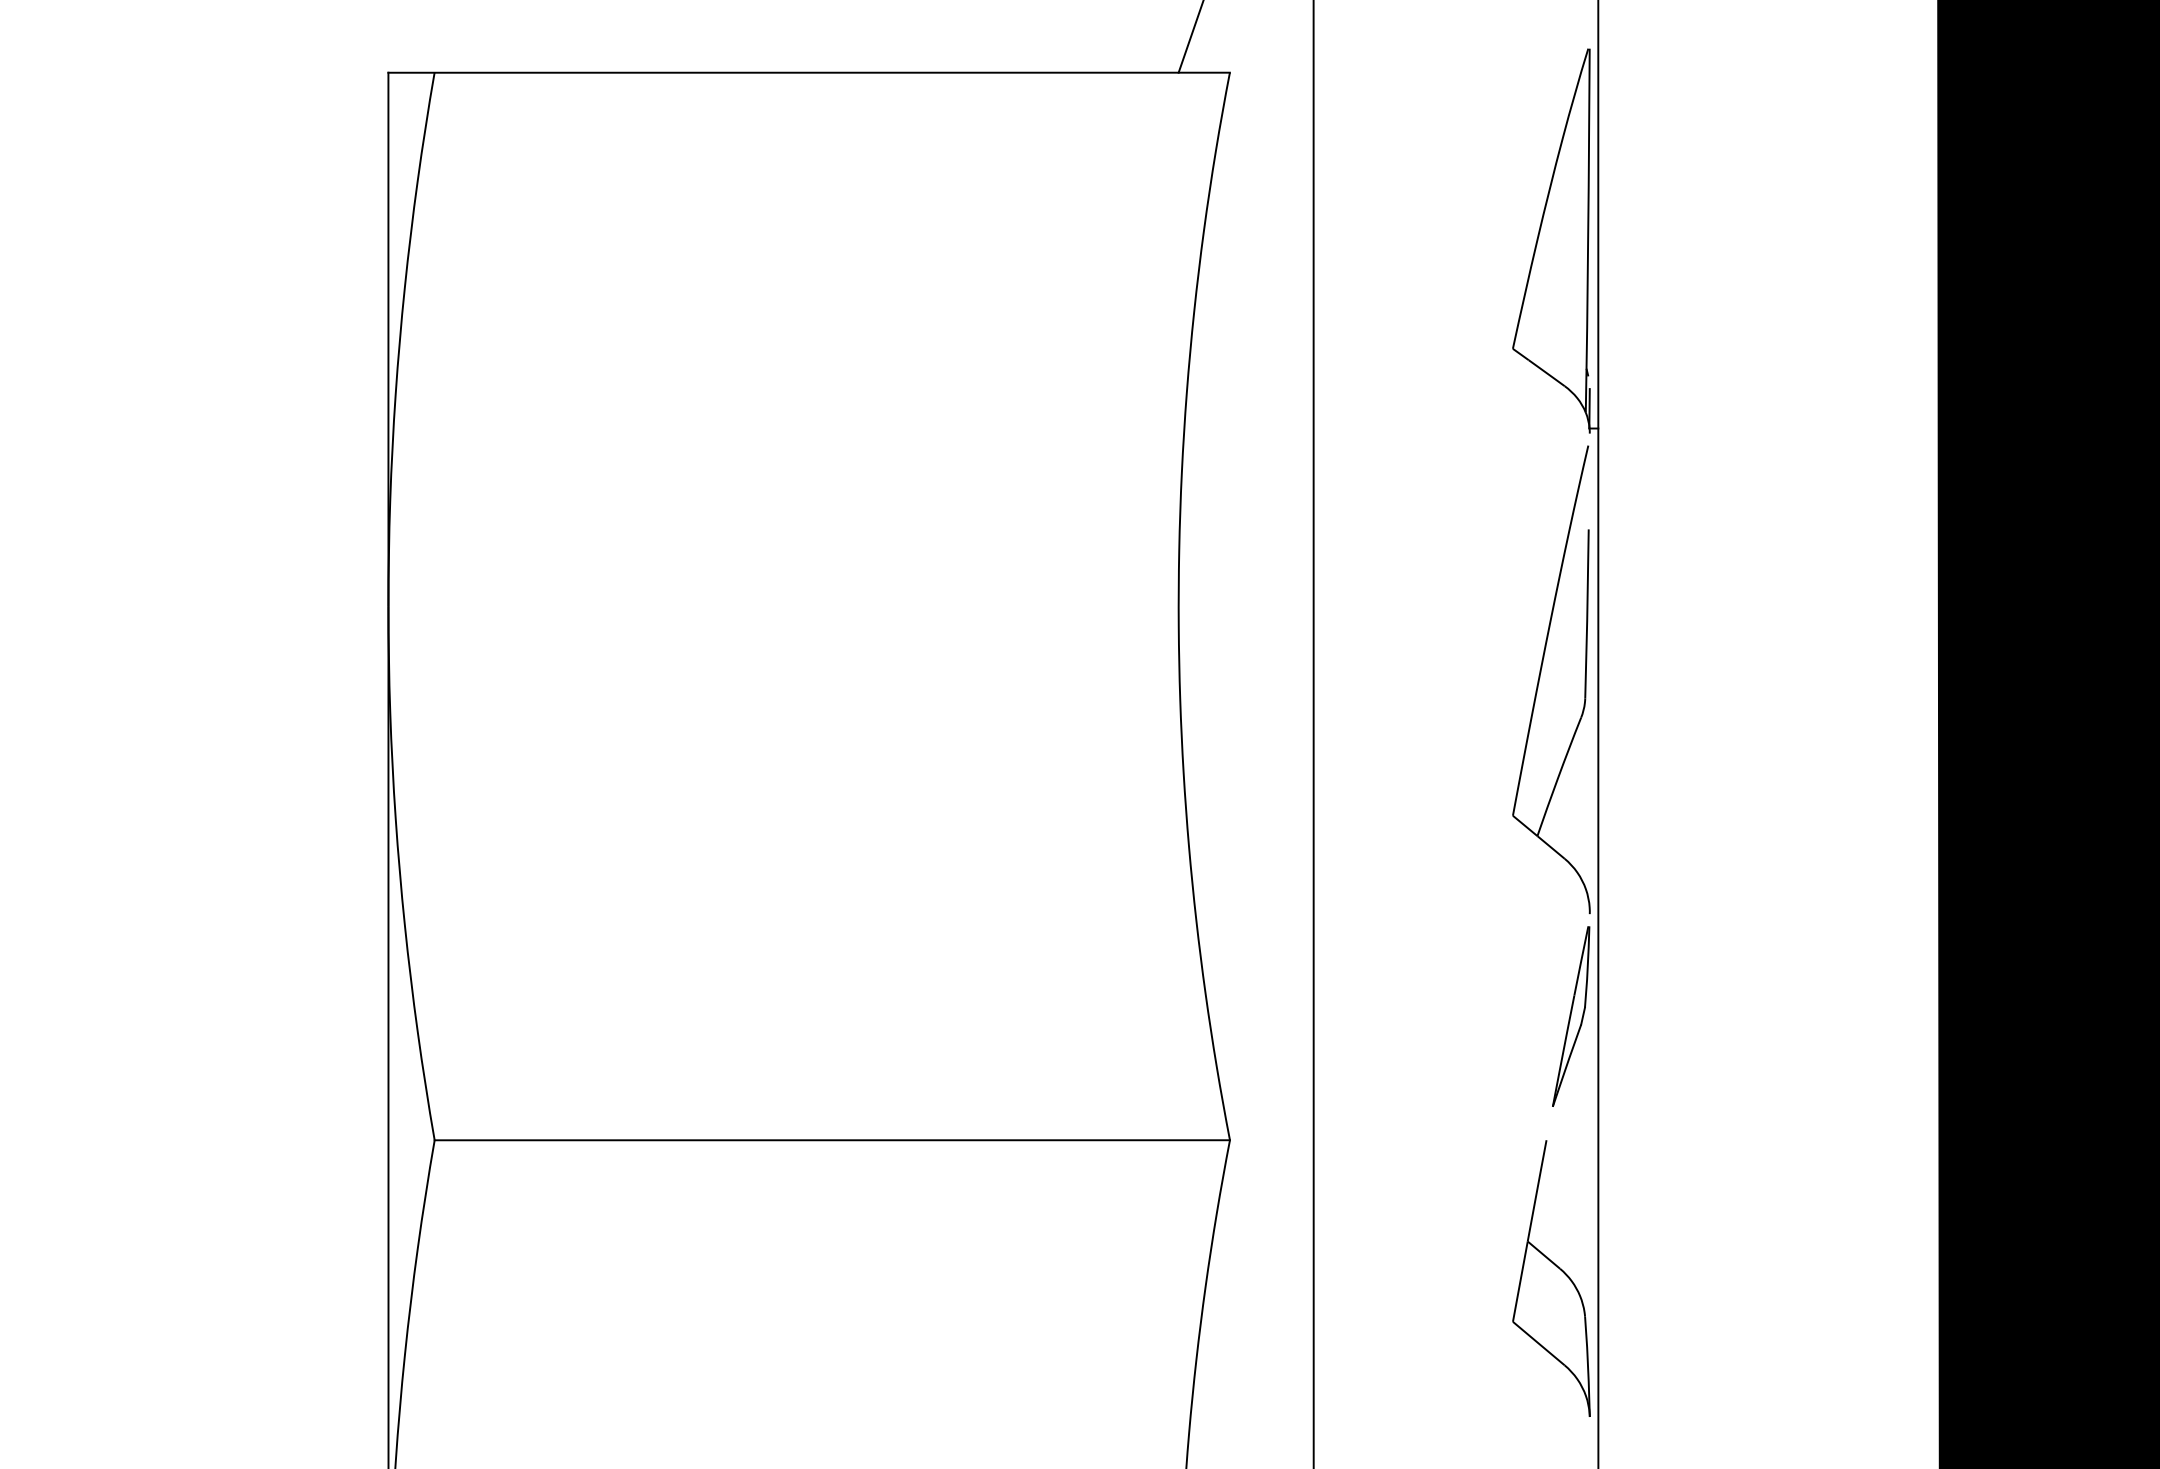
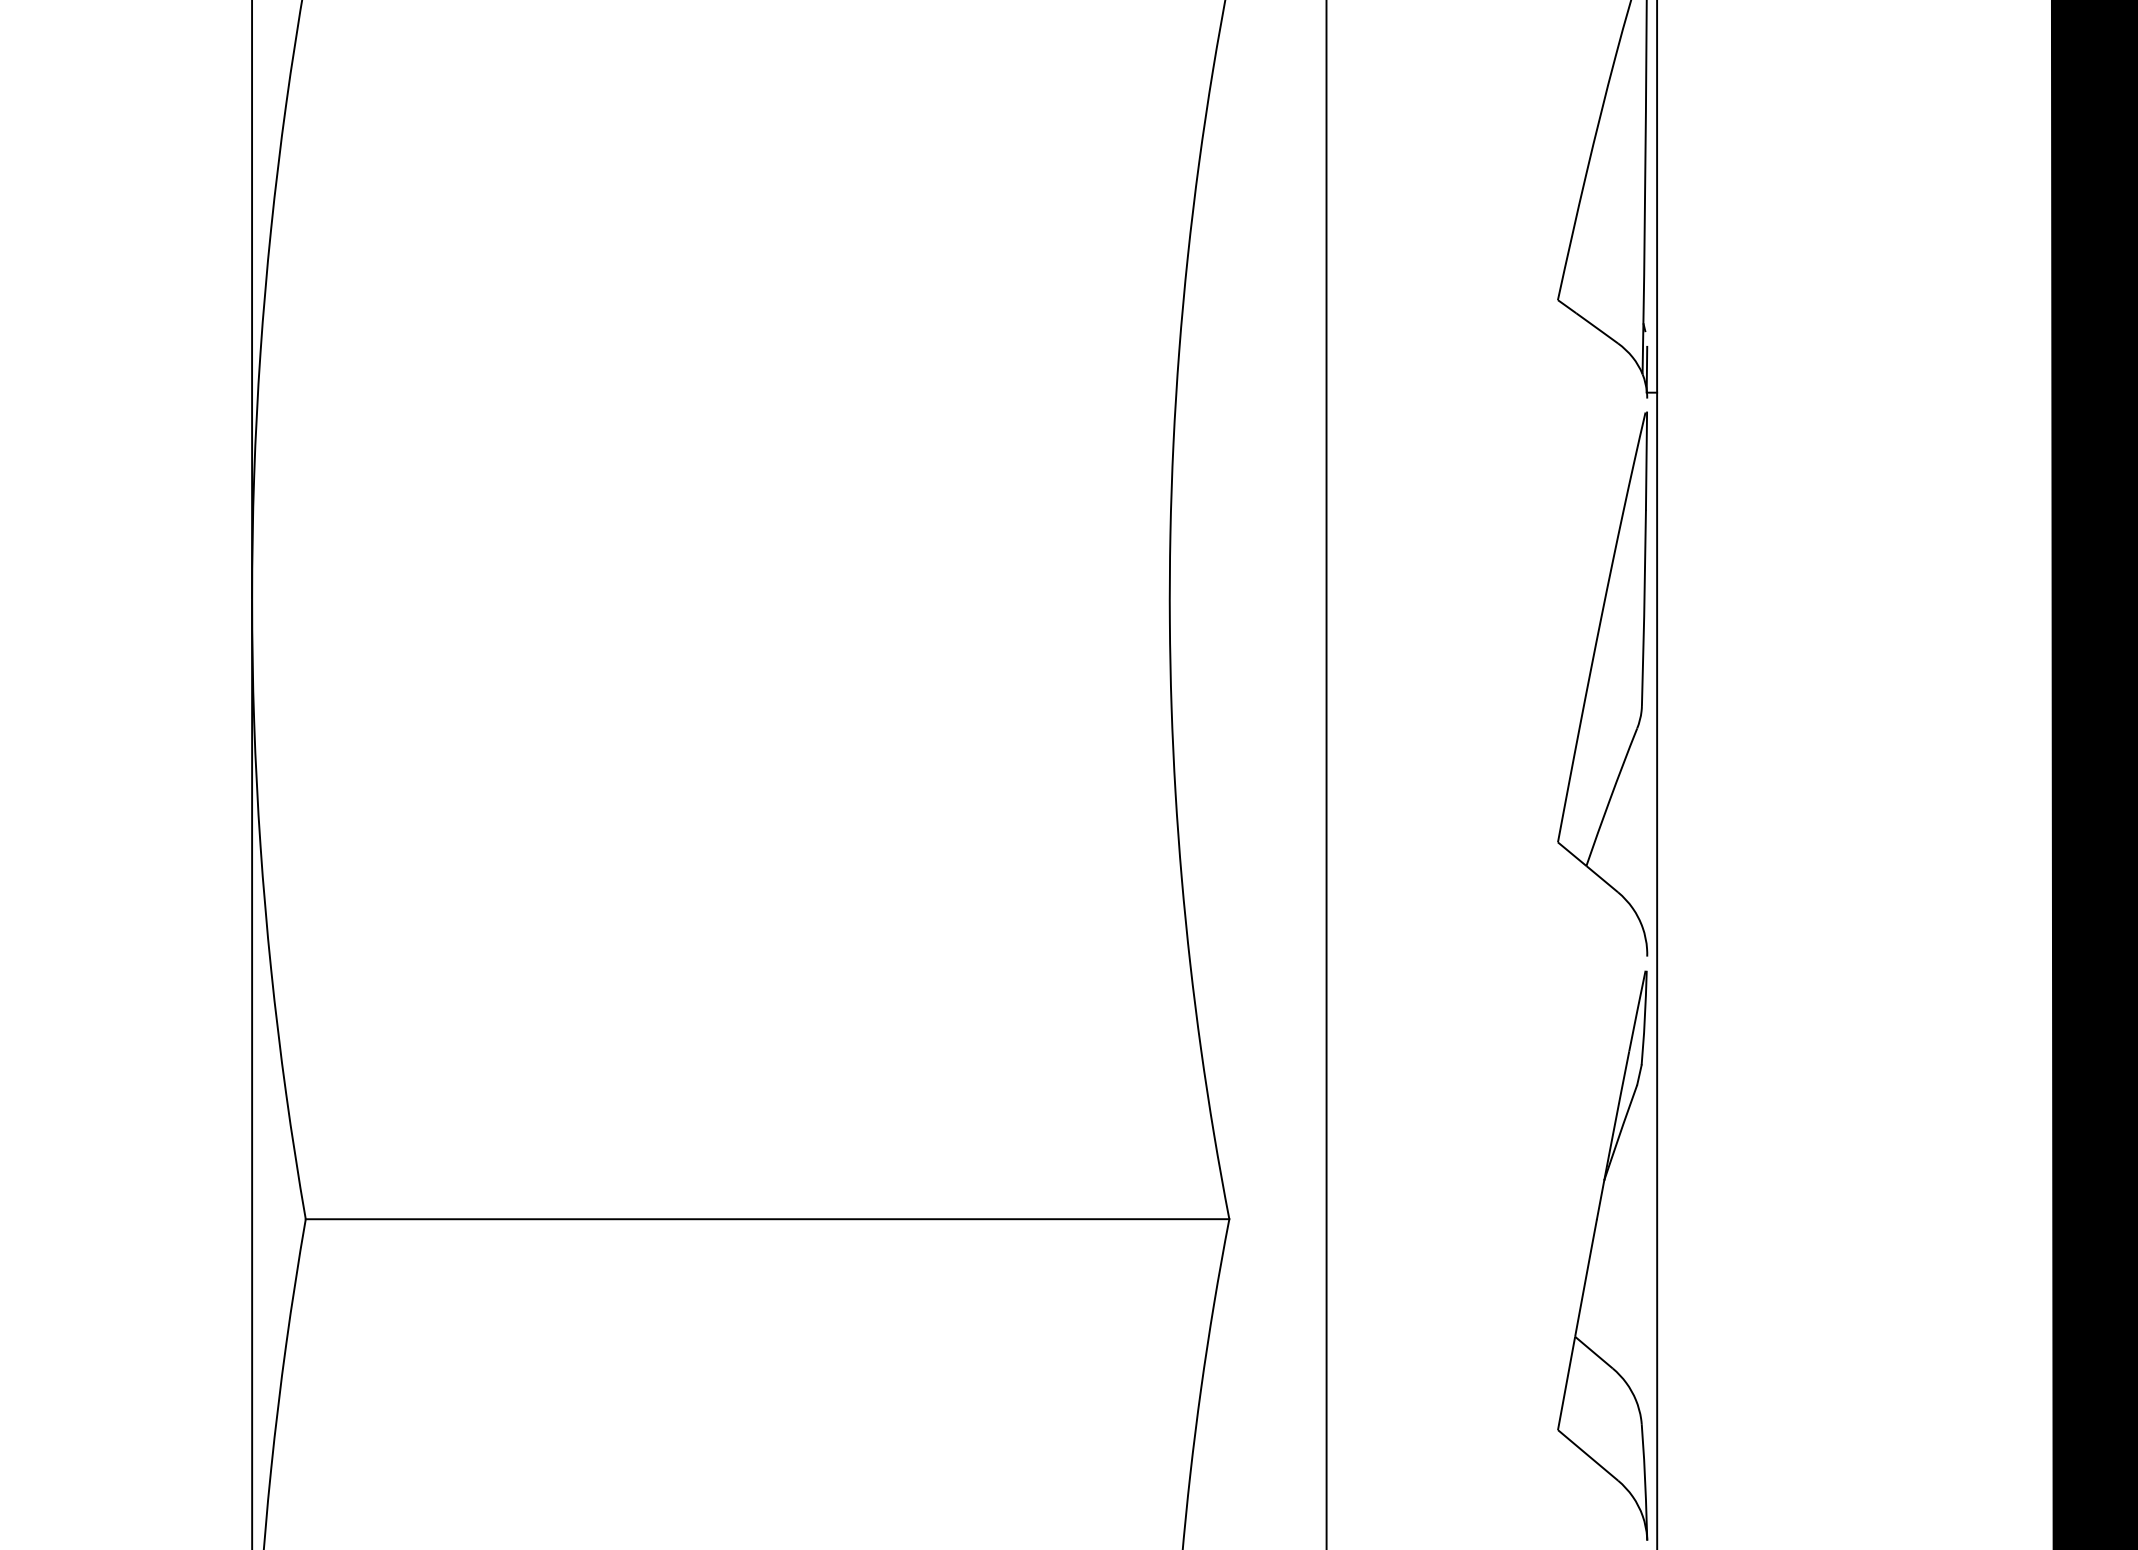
line: (1588, 487) -> (1645, 461), added
line: (1549, 1123) -> (1600, 1199), added

